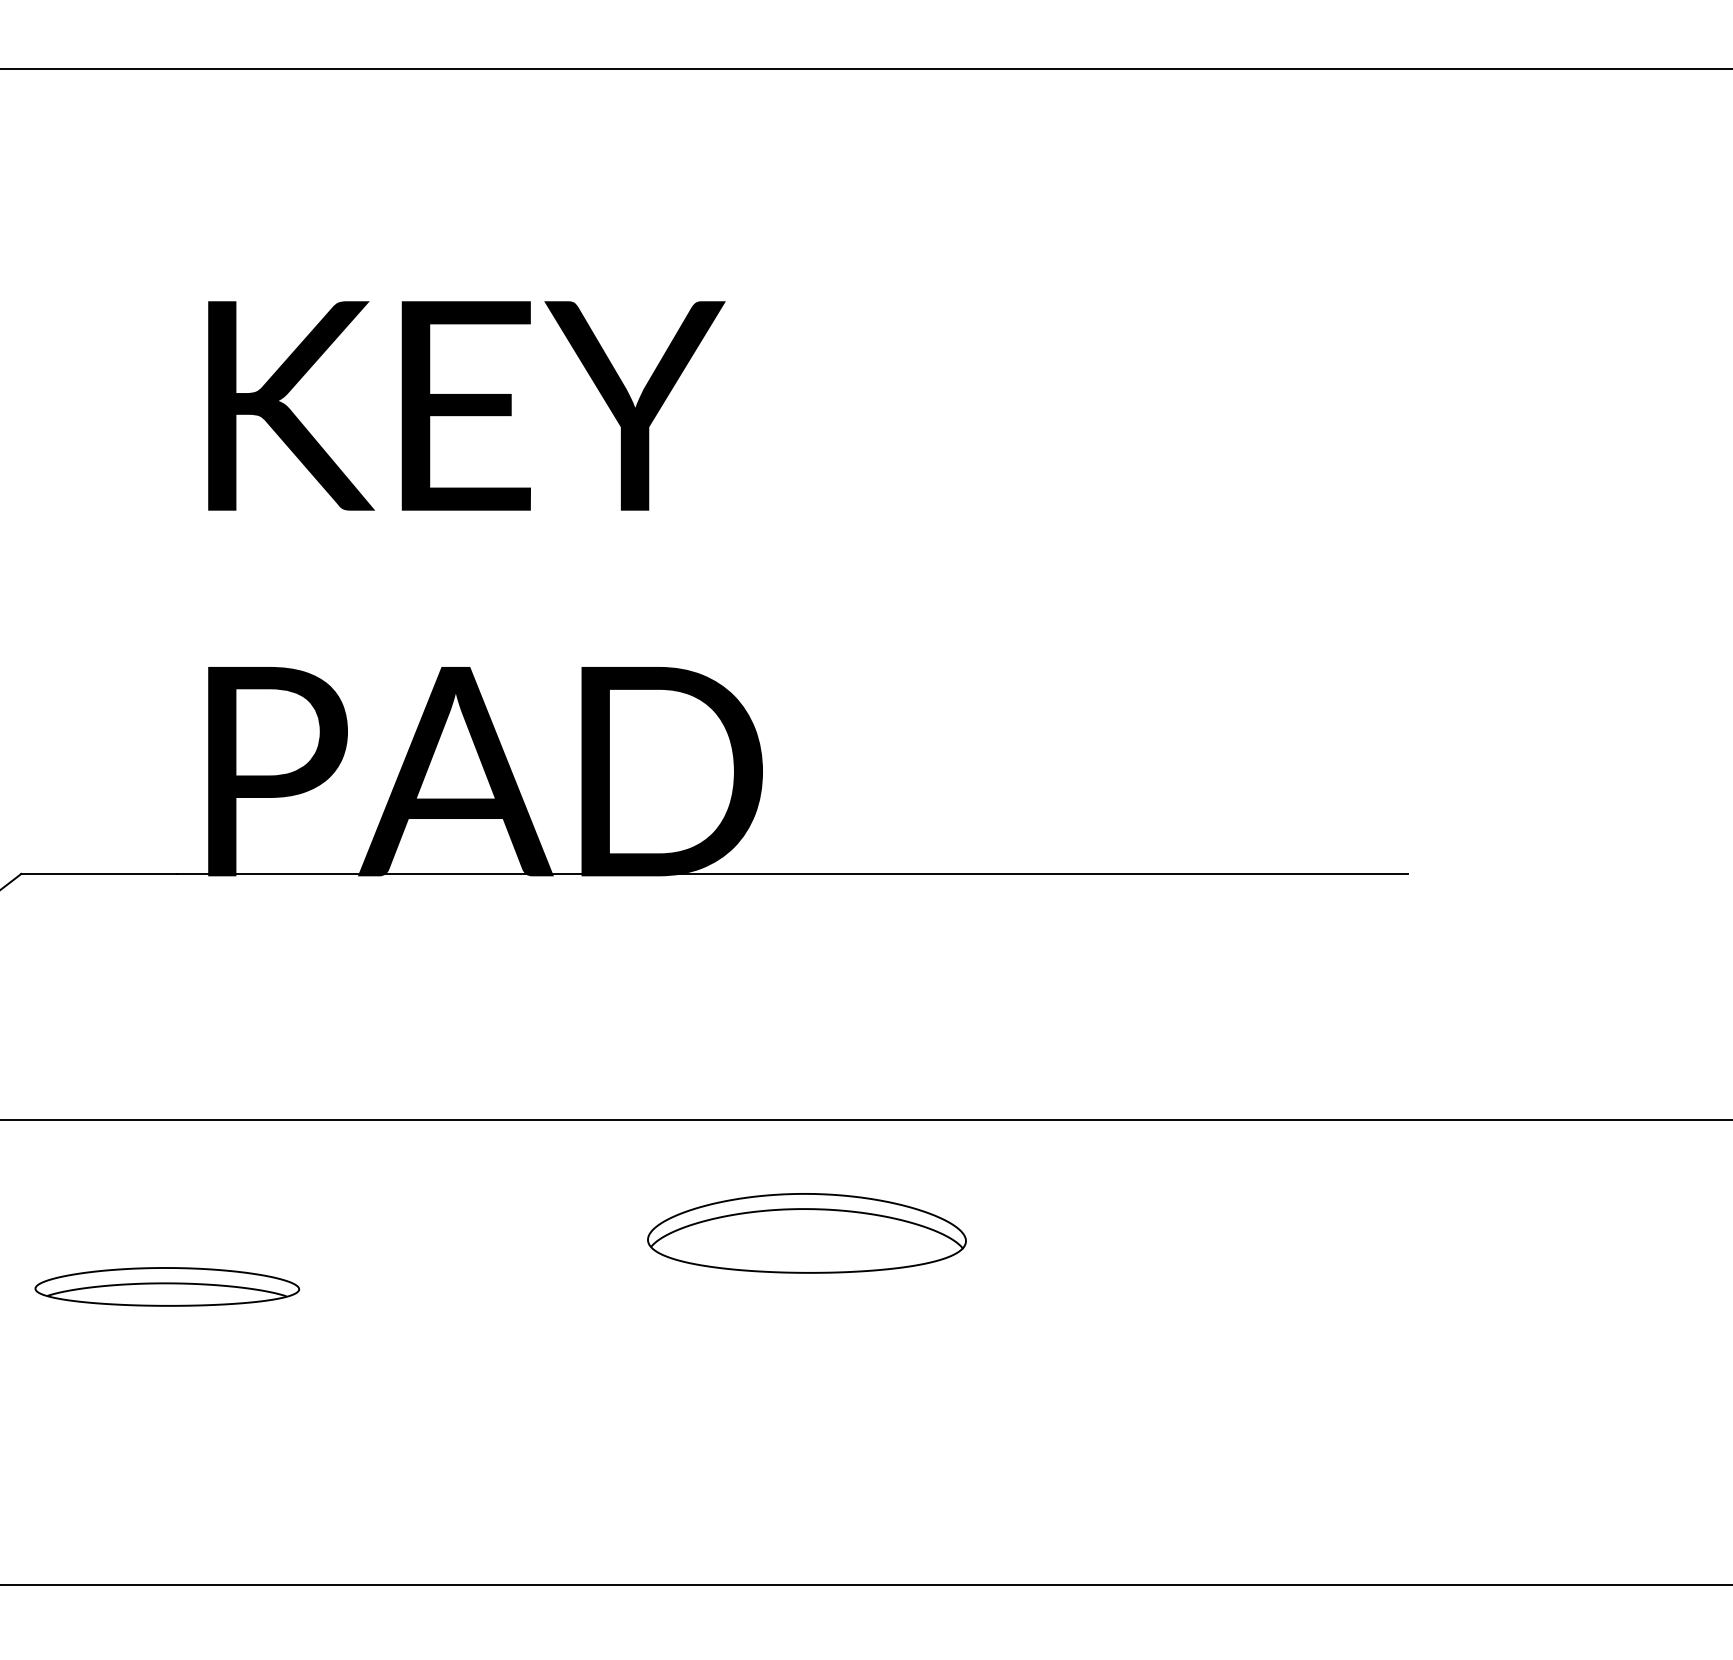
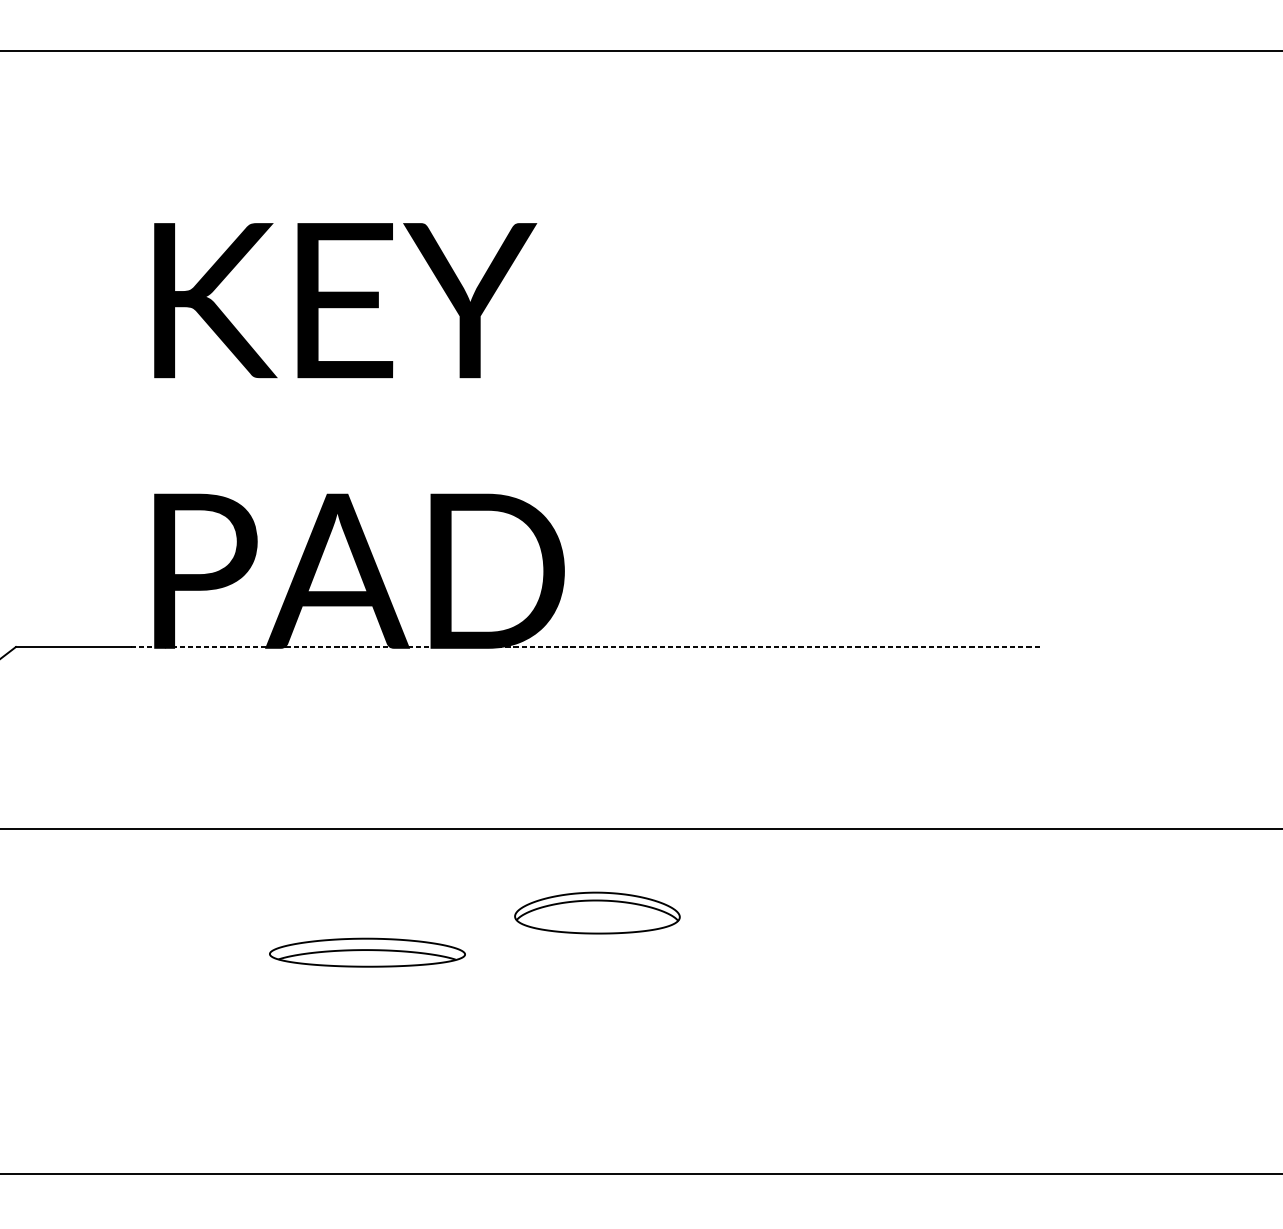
line: (792, 873) -> (586, 646), solid -> dashed
part: (806, 1233) -> (597, 913), size x0.7
part: (167, 1286) -> (367, 952), moved

